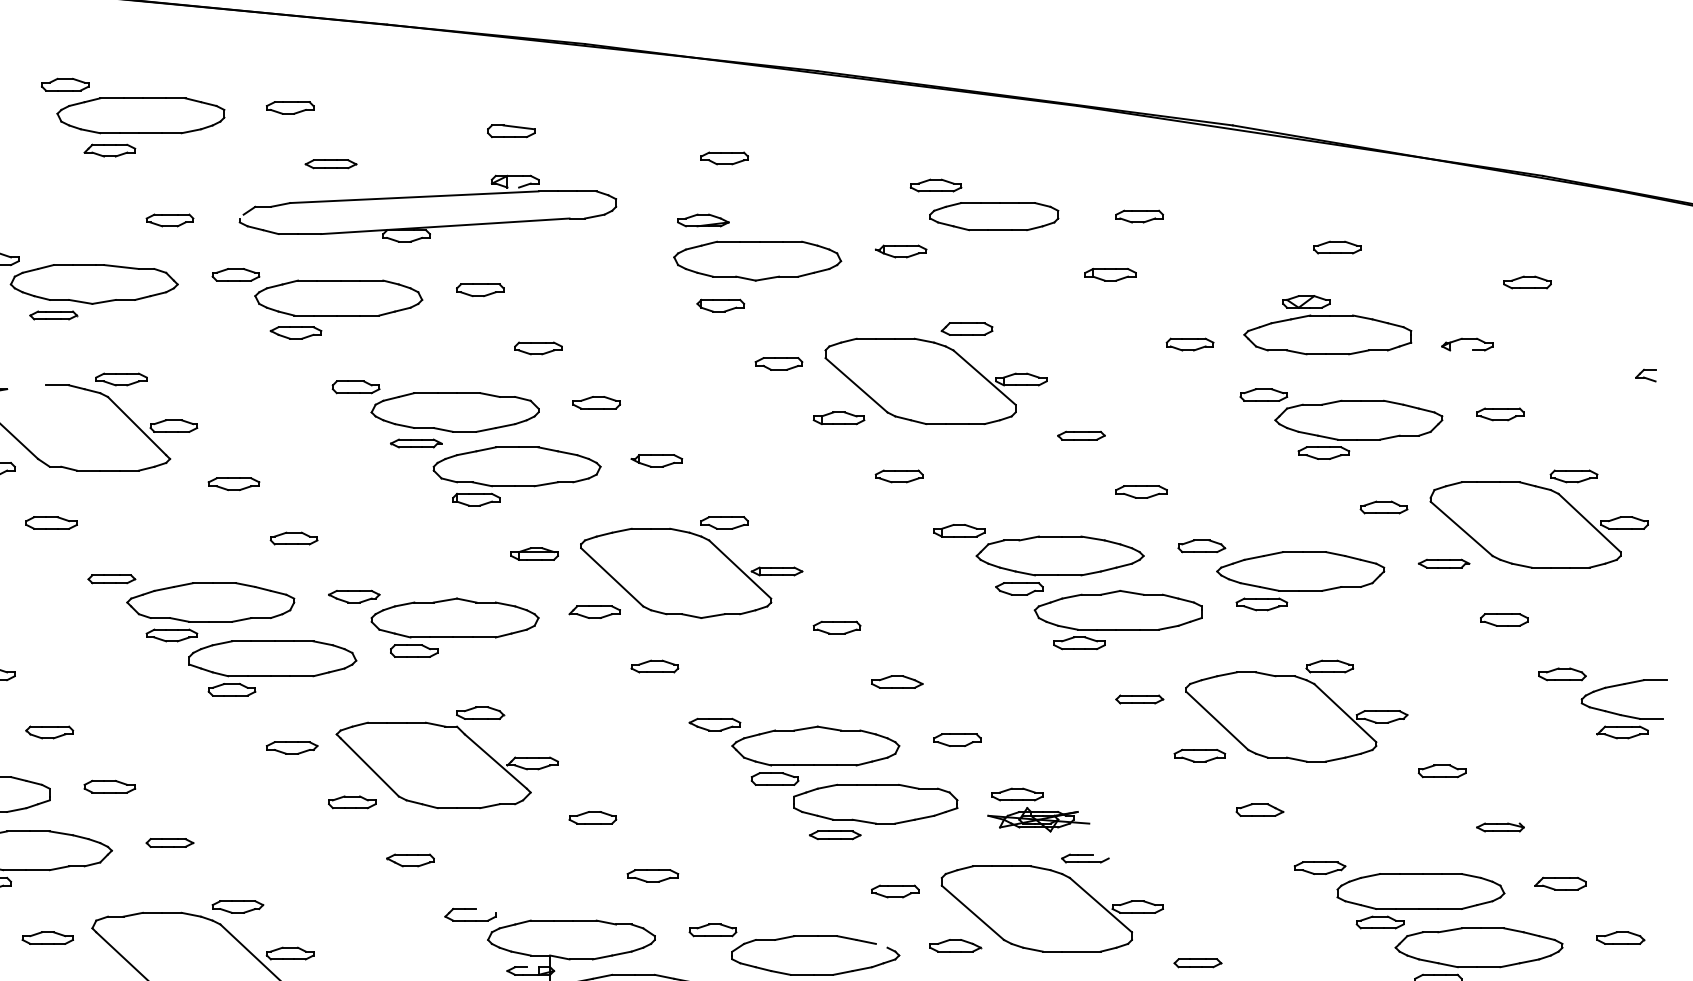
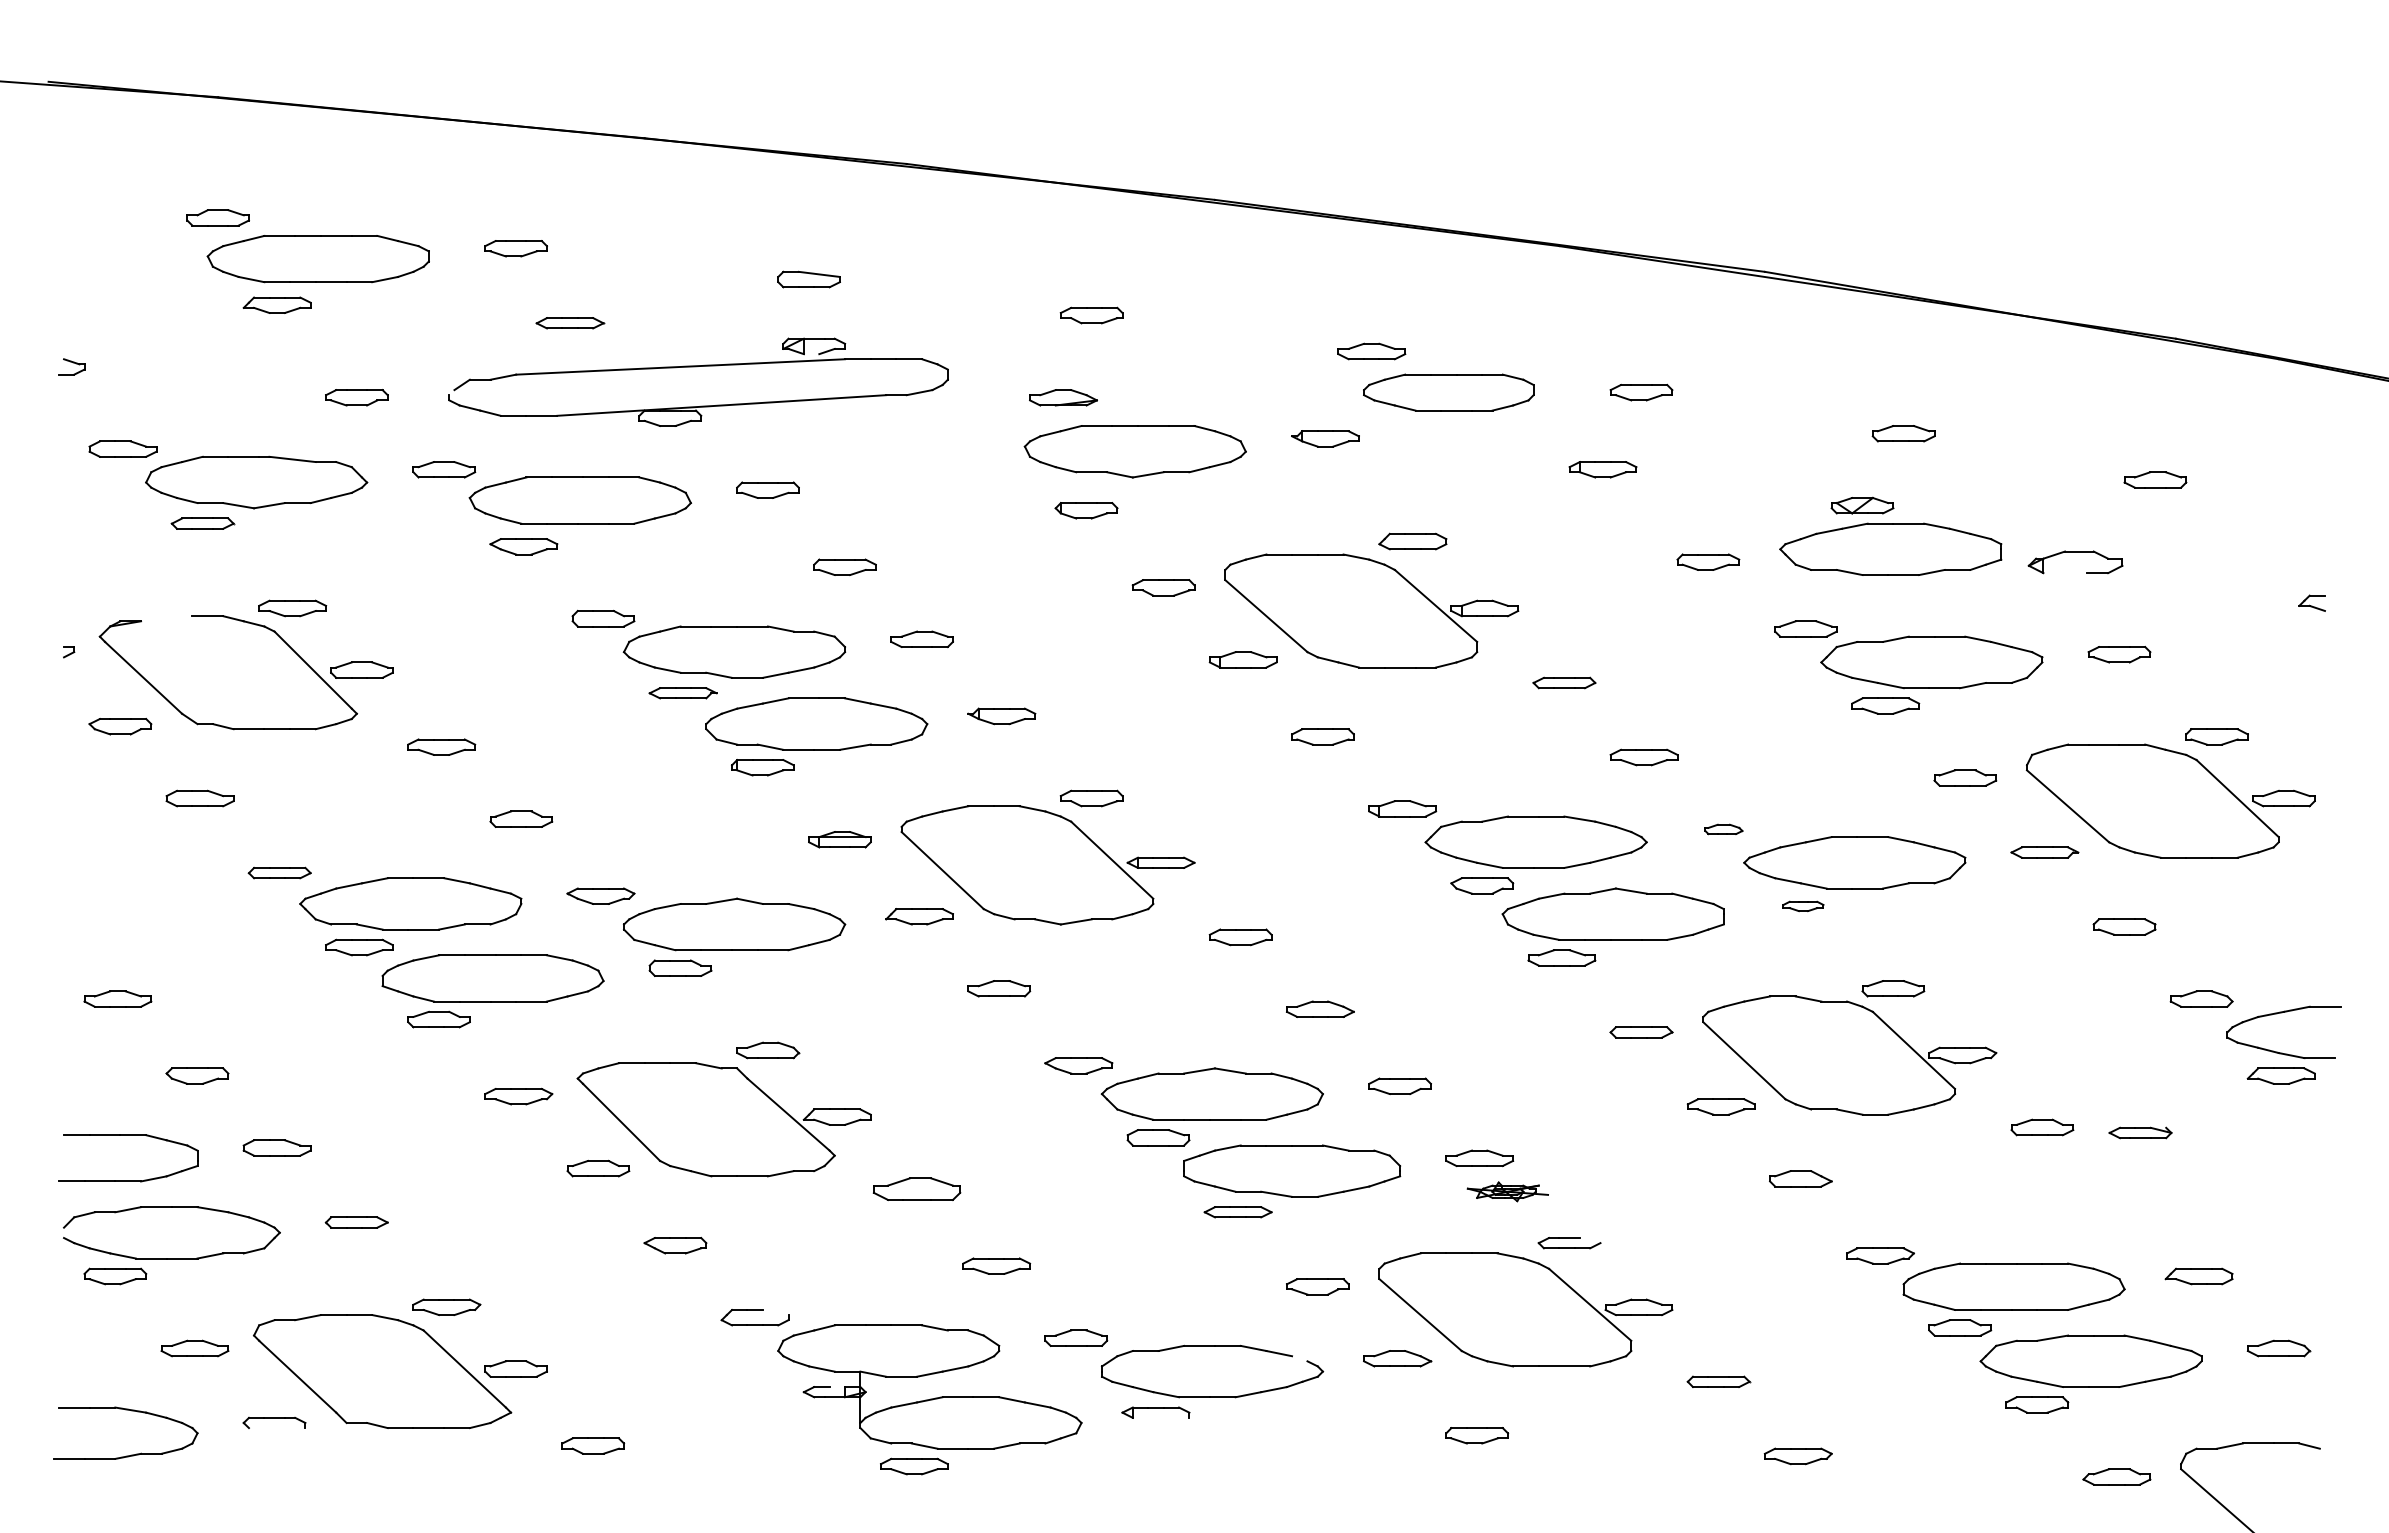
part: (1467, 344) -> (2075, 561), size x1.4
part: (1201, 546) -> (1723, 829), size x0.6
part: (1261, 604) -> (1803, 906), size x0.6
part: (592, 817) -> (916, 1188), size x1.4
part: (1038, 819) -> (1507, 1191), size x0.6
part: (1500, 827) -> (2140, 1132), moved

